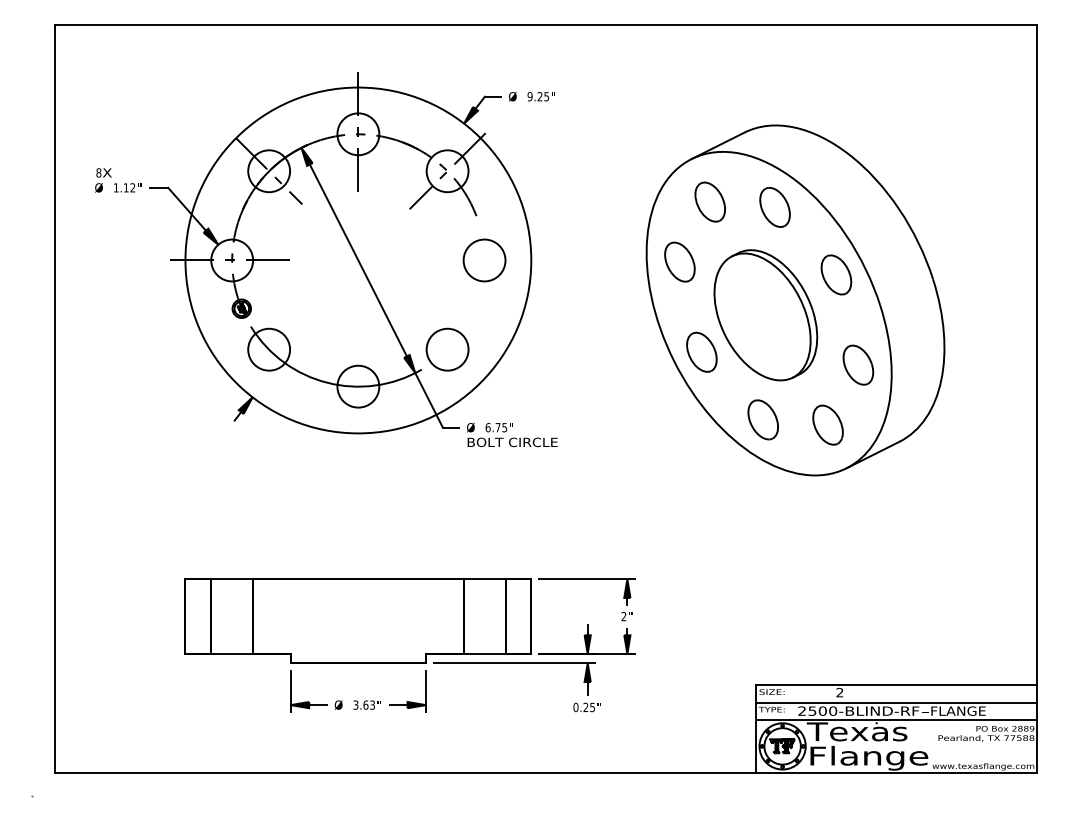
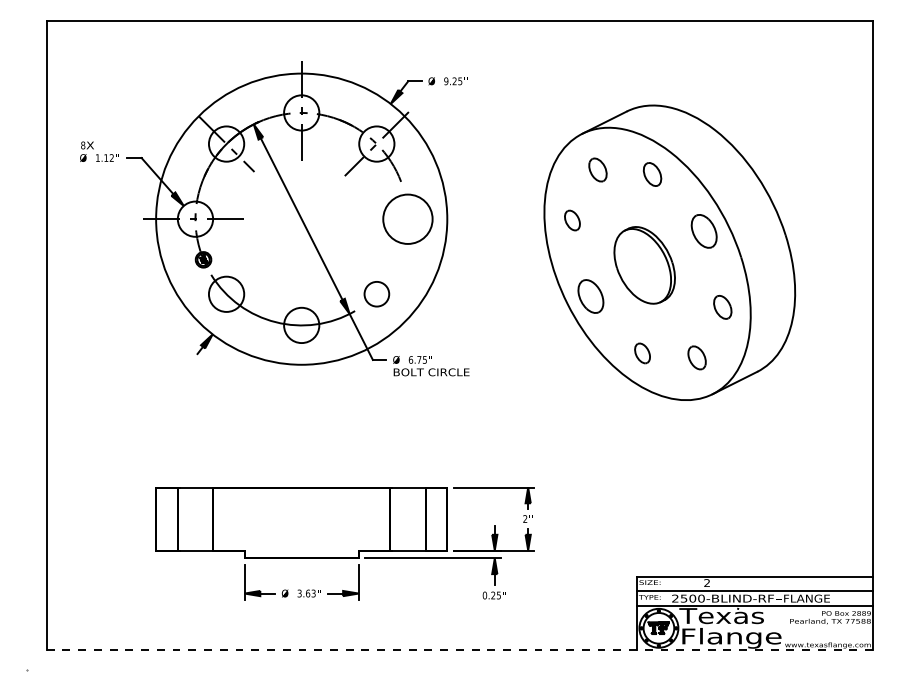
part: (709, 201) -> (597, 169), size x0.7
part: (775, 207) -> (652, 174), size x0.7
circle: (484, 259) -> (407, 218), size x1.4
part: (679, 262) -> (572, 220), size x0.6
part: (765, 315) -> (644, 265), size x0.7
circle: (447, 348) -> (376, 293), size x0.7
part: (858, 365) -> (722, 307), size x0.7
part: (763, 420) -> (642, 353), size x0.6
part: (827, 424) -> (696, 357), size x0.7
line: (546, 772) -> (460, 650), solid -> dashed

